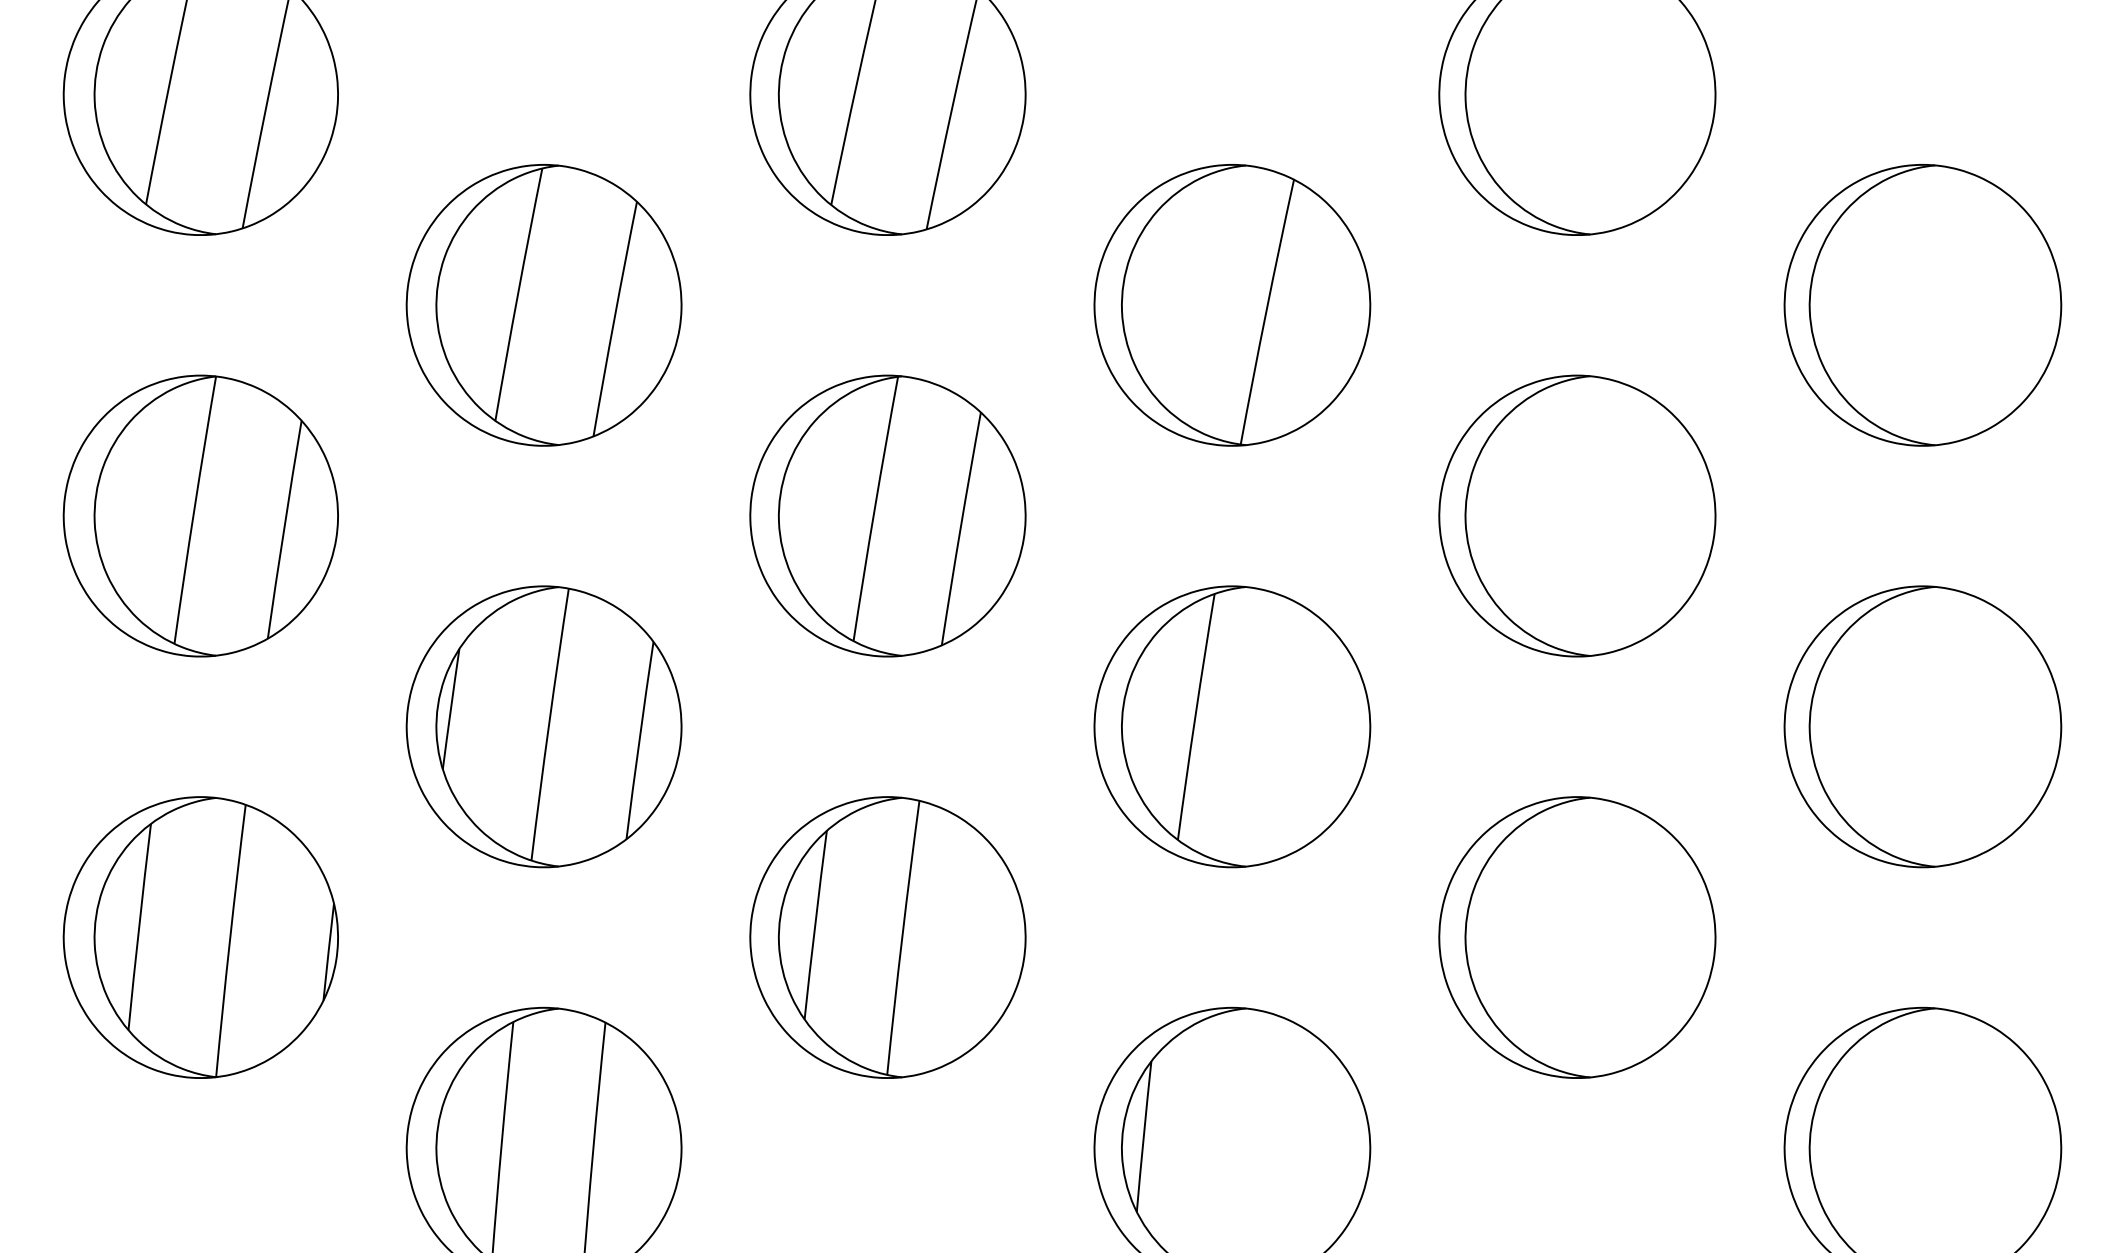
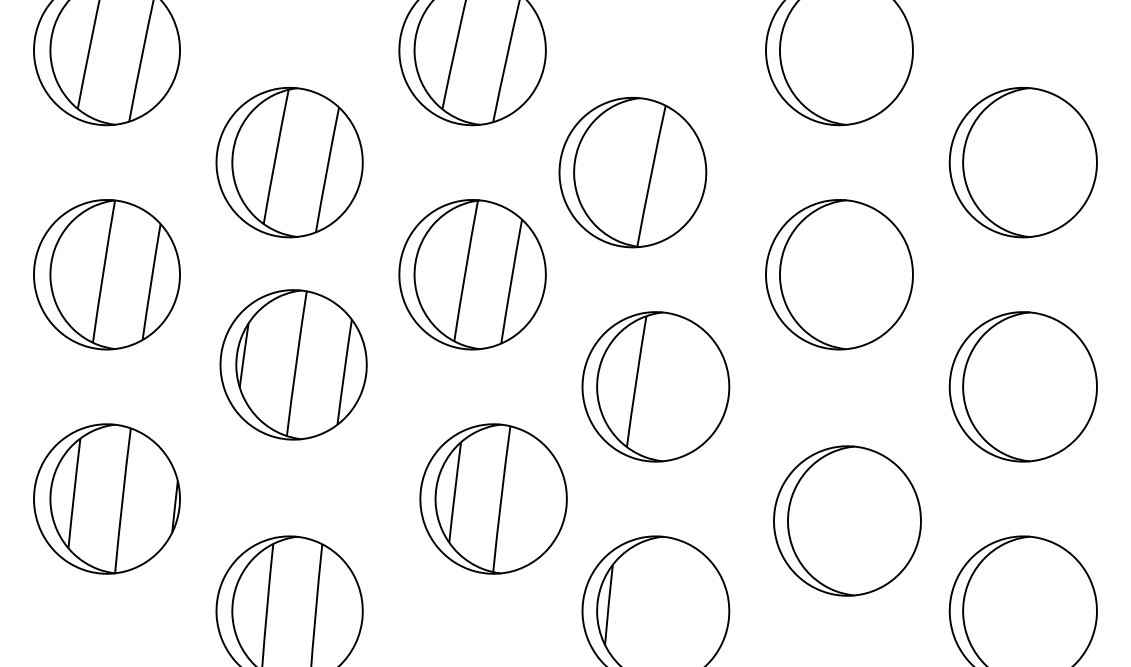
part: (1231, 305) -> (632, 172), moved
part: (543, 726) -> (293, 364), moved
part: (887, 936) -> (493, 498), moved
part: (1577, 936) -> (847, 520), moved

